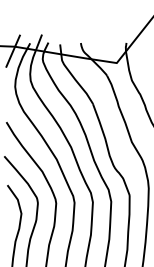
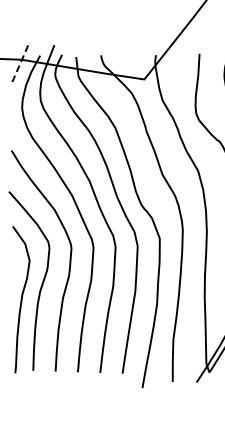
line: (13, 51) -> (19, 65), solid -> dashed

